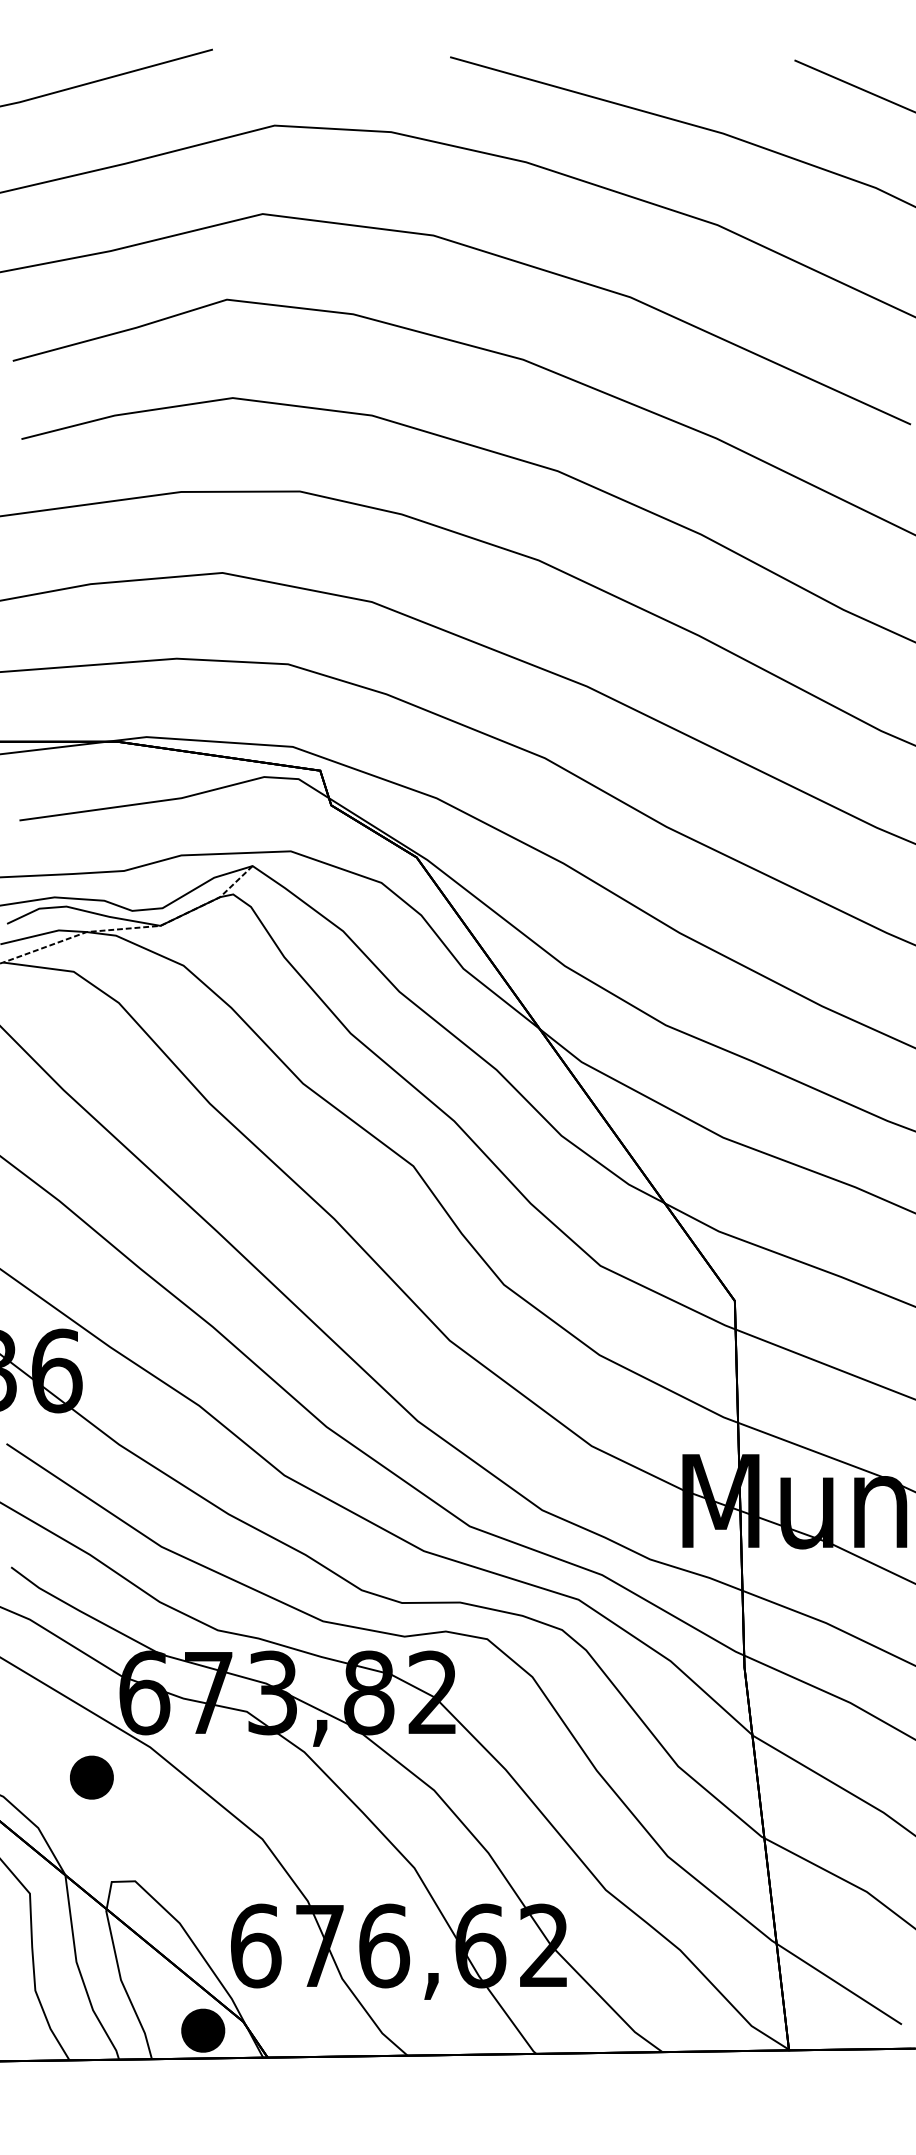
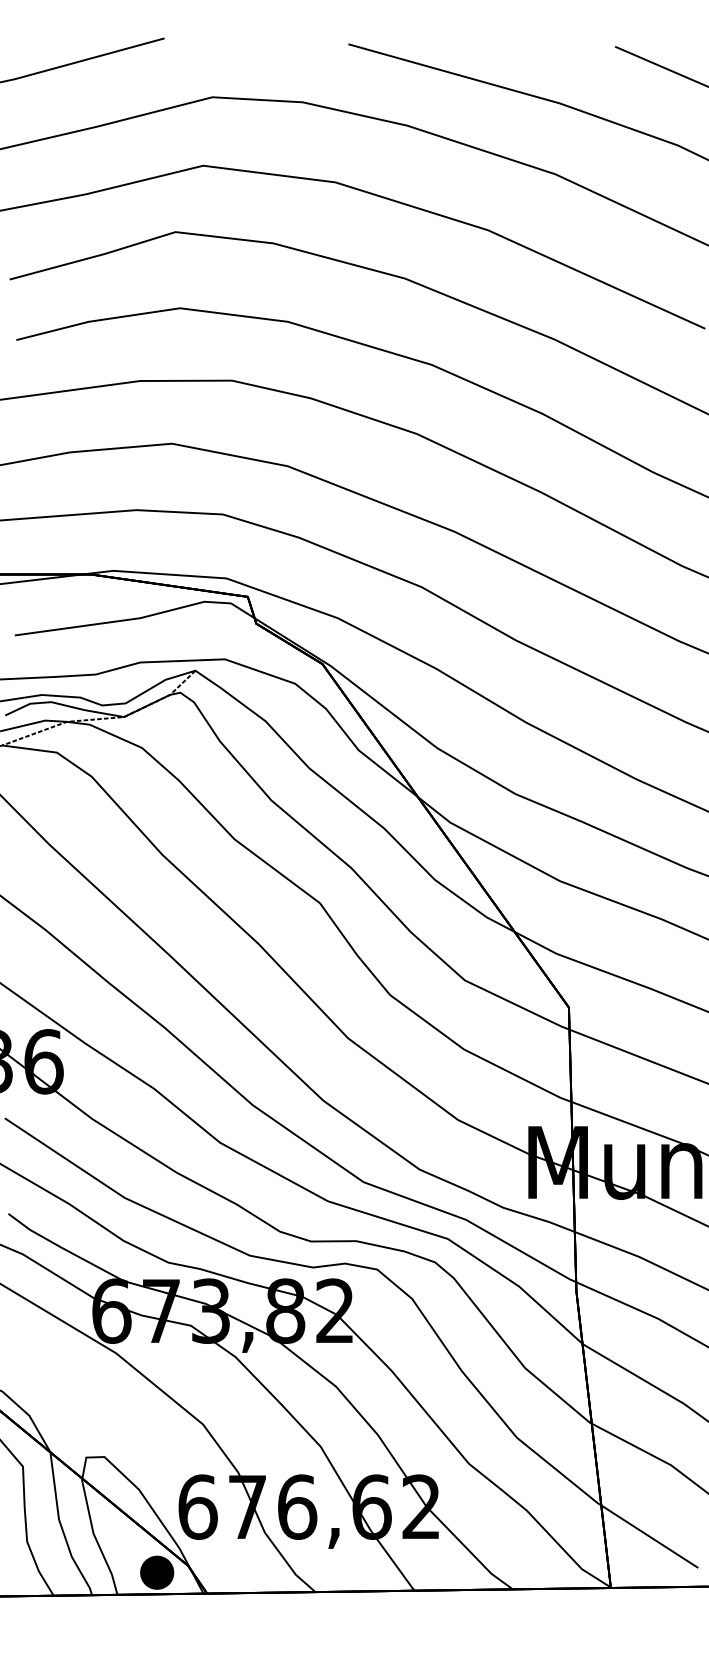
part: (91, 1777) -> (70, 1376), removed

